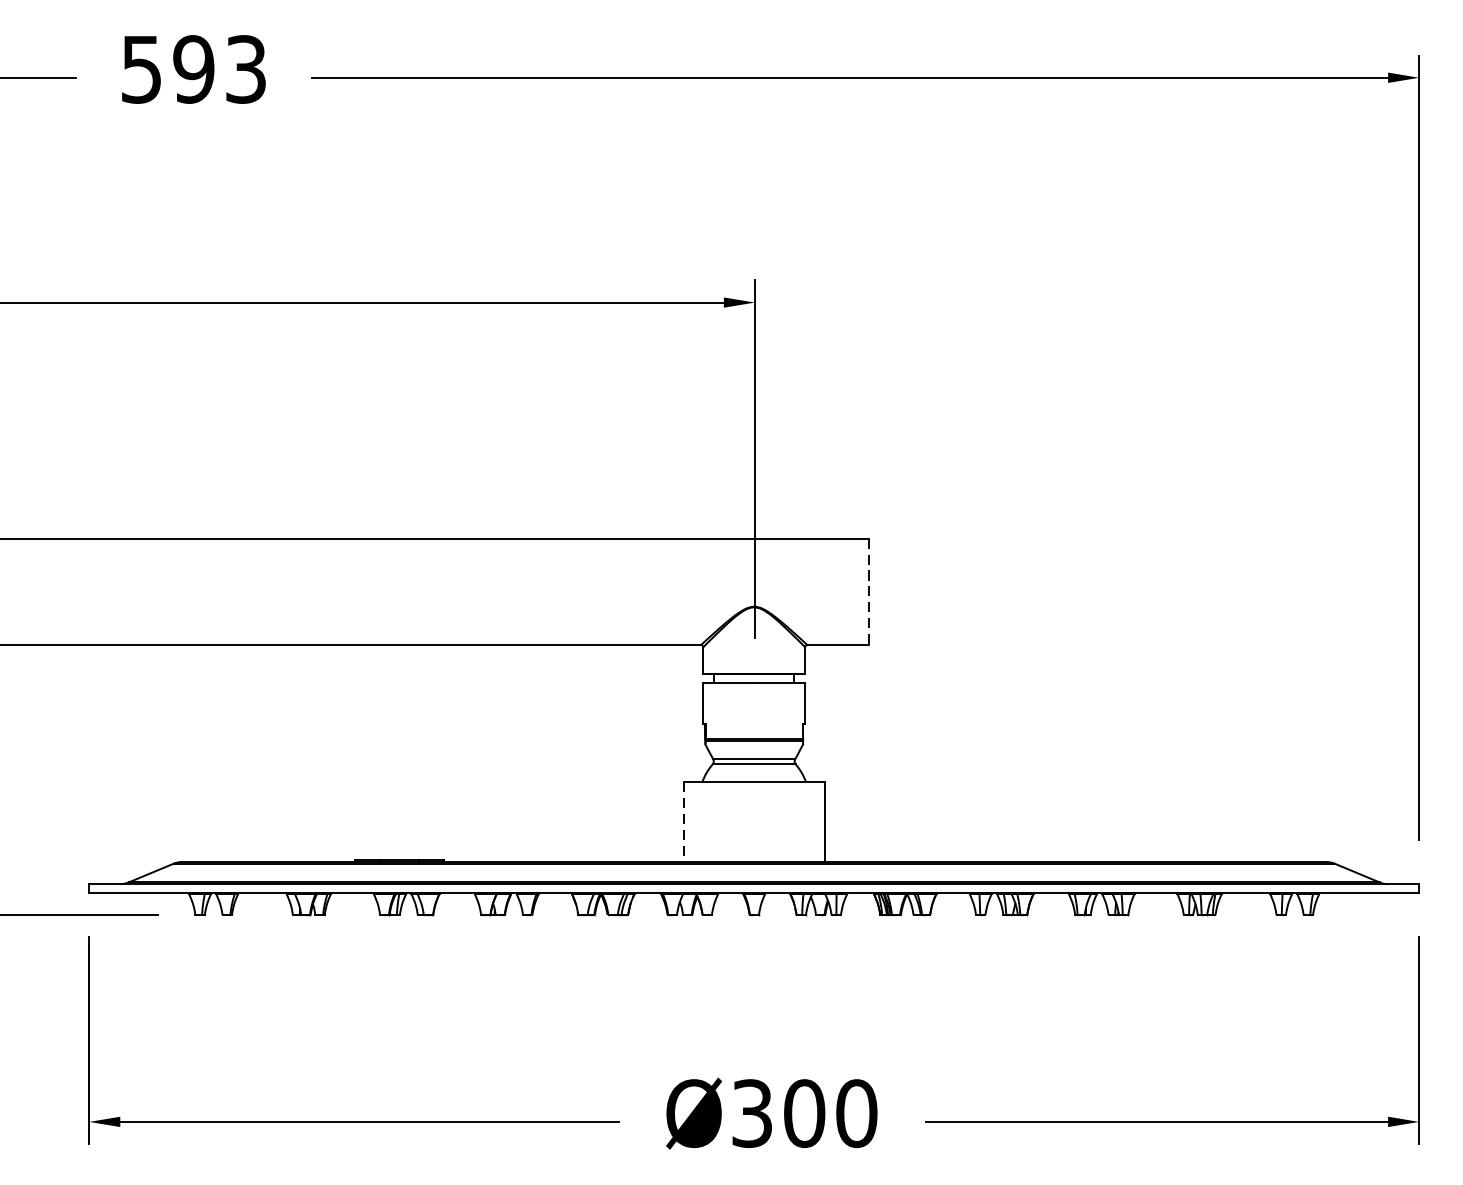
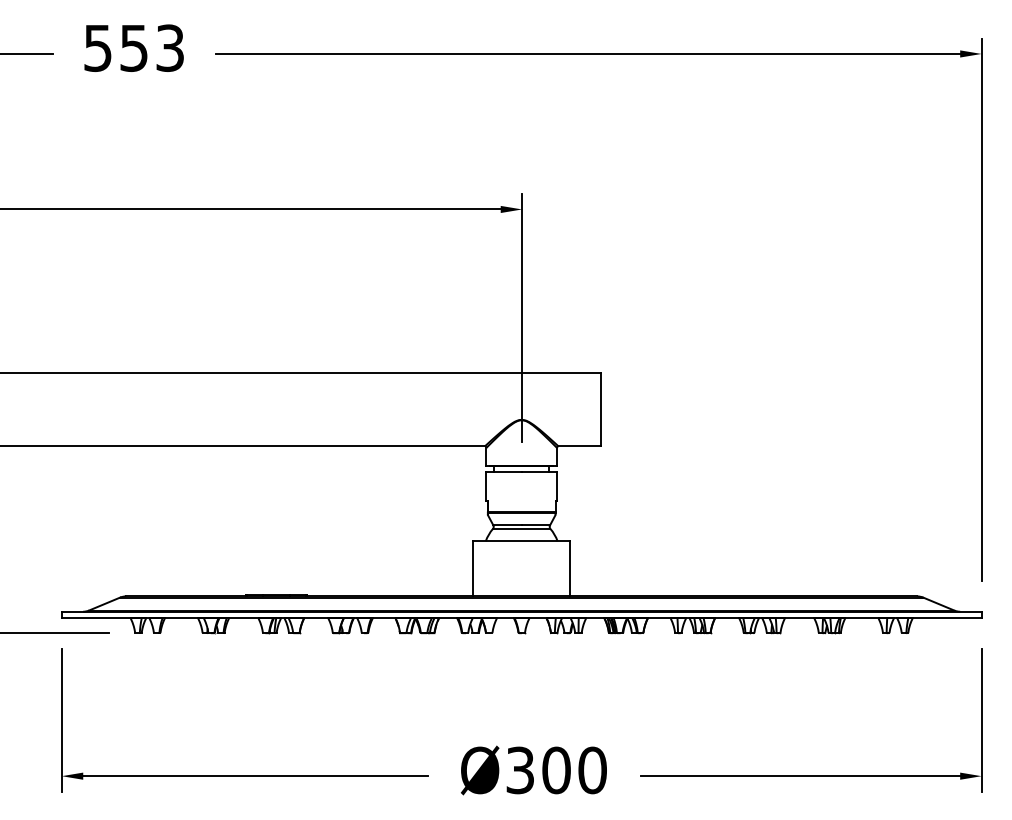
text: (192, 68) -> (133, 47), 593 -> 553
line: (869, 591) -> (601, 409), dashed -> solid
line: (684, 821) -> (473, 568), dashed -> solid

